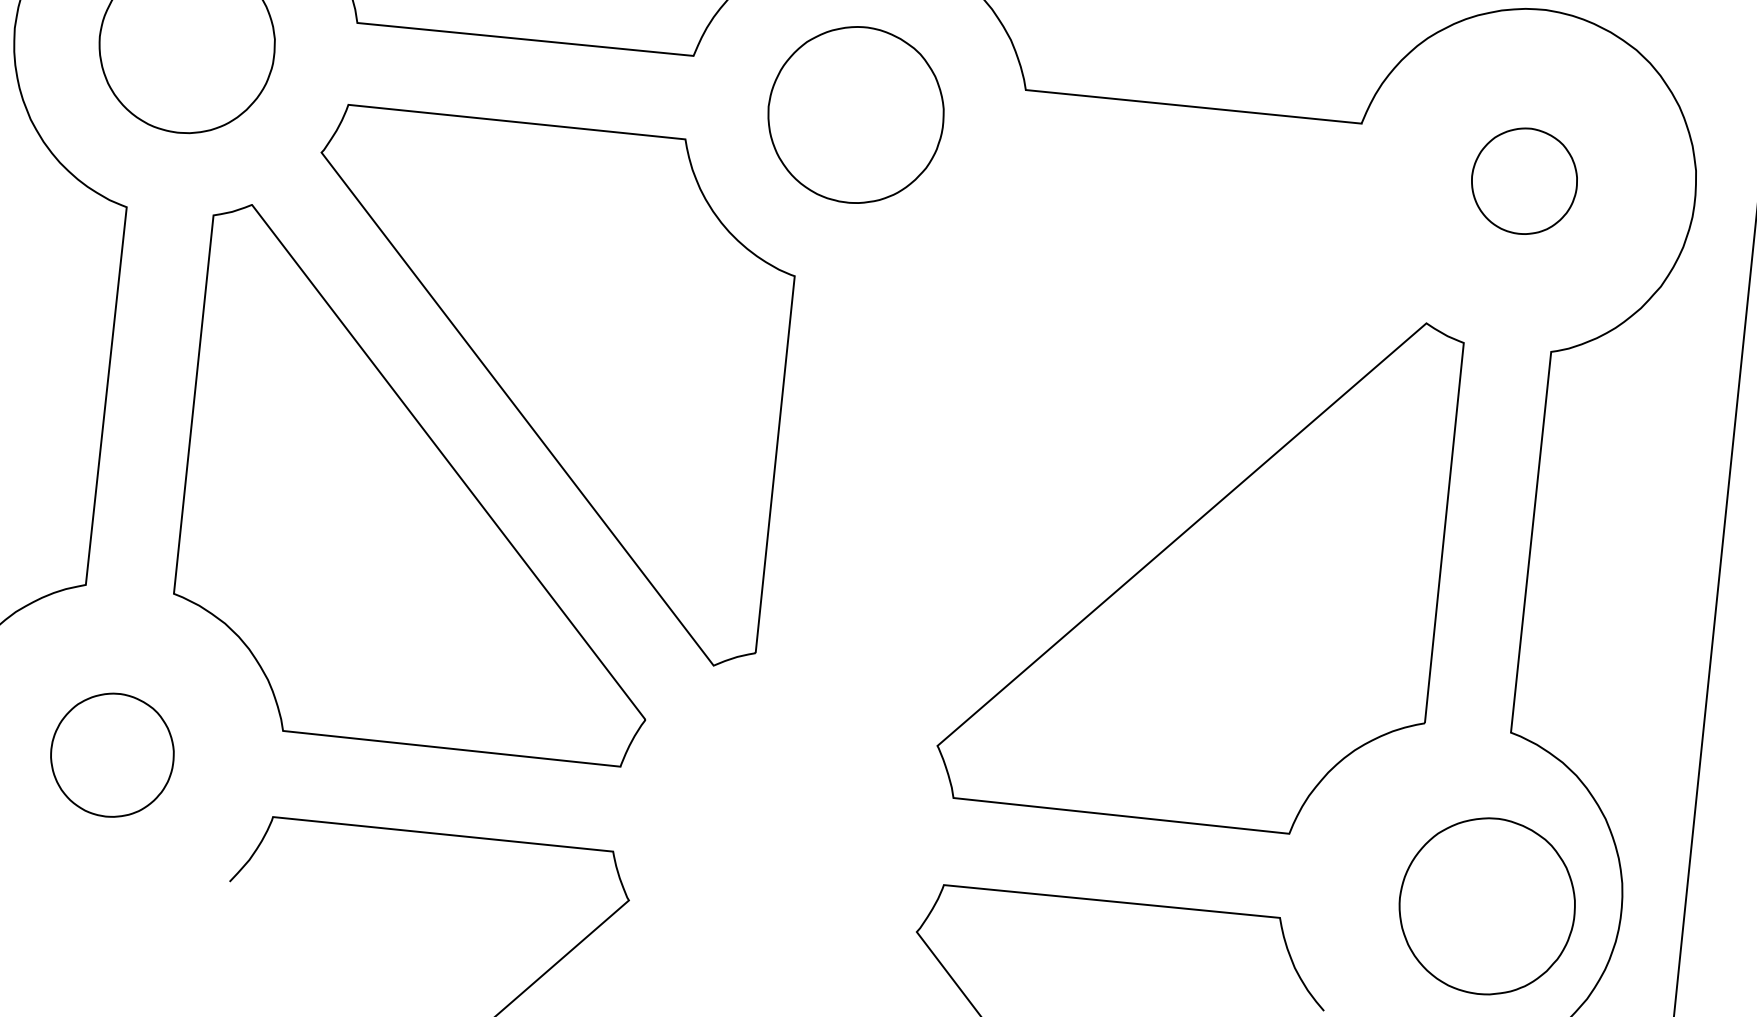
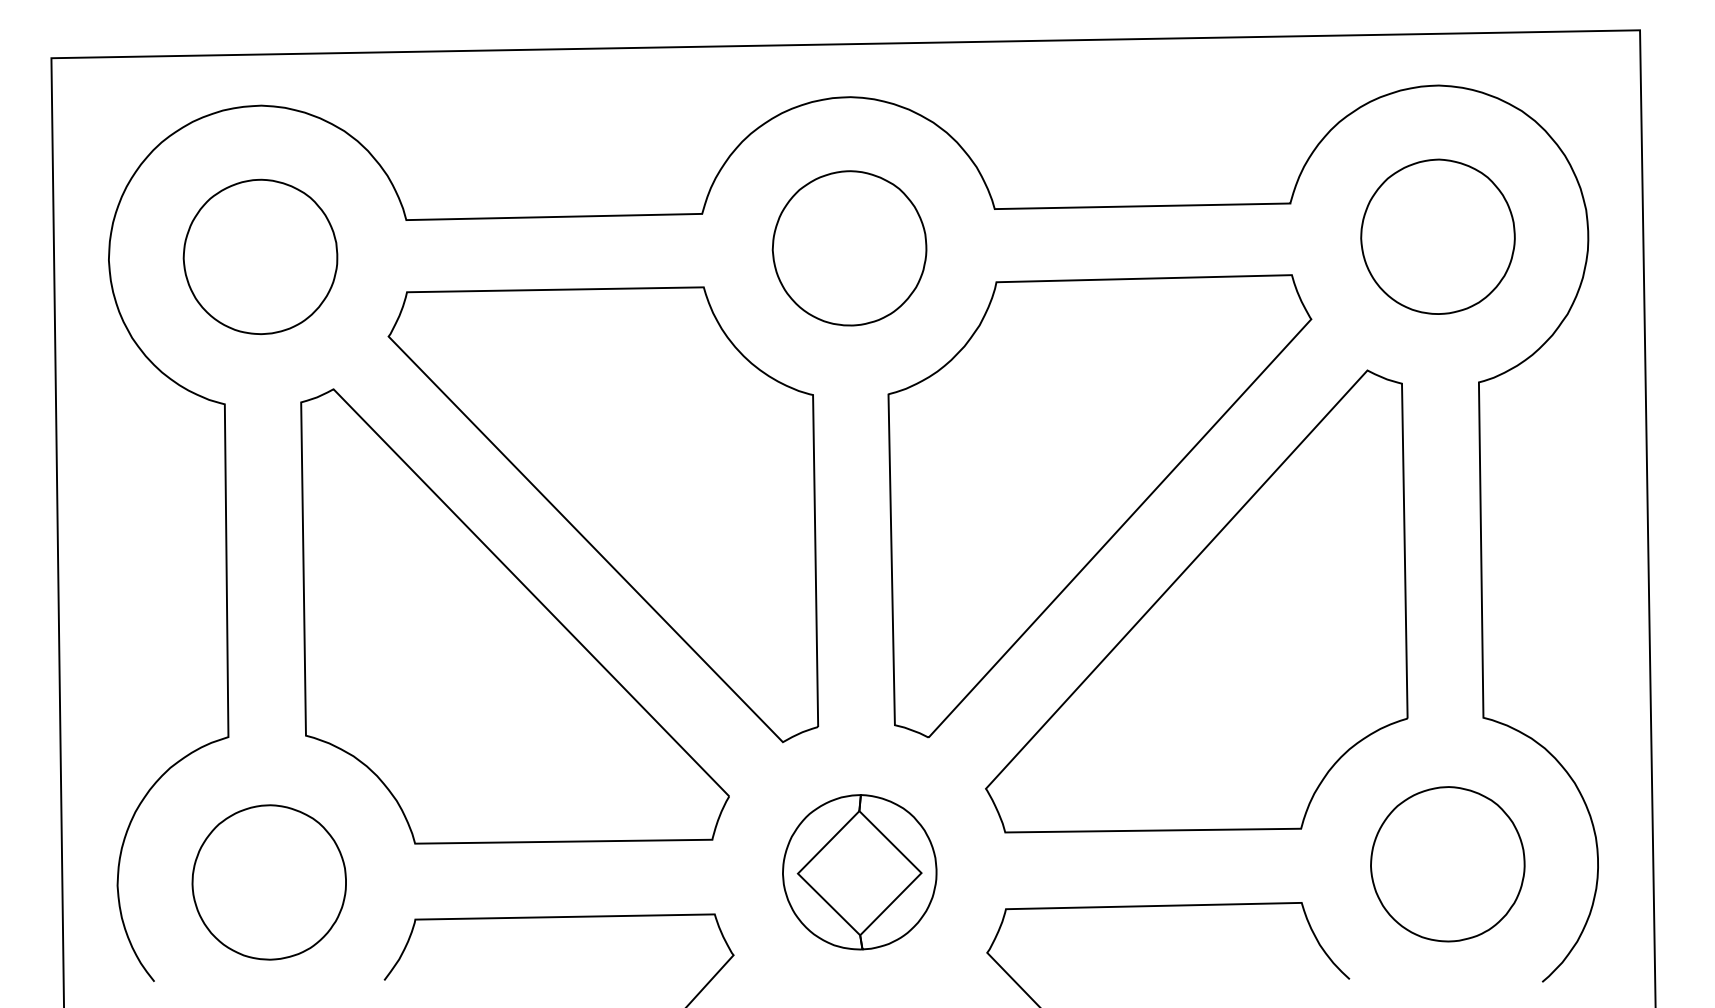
part: (1523, 180) -> (1437, 236), size x1.67
part: (1104, 441) -> (1099, 506), added
part: (111, 755) -> (268, 882), size x1.43
part: (782, 823) -> (859, 872), added
part: (1486, 906) -> (1447, 864), moved

